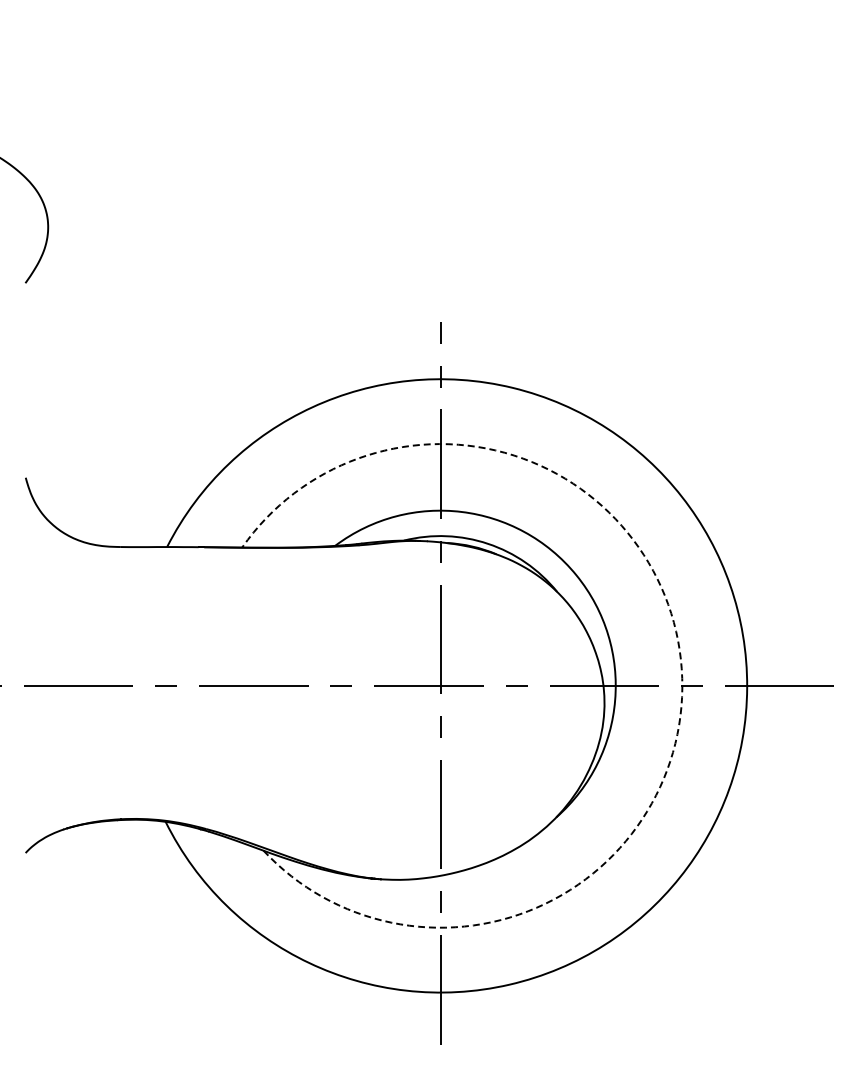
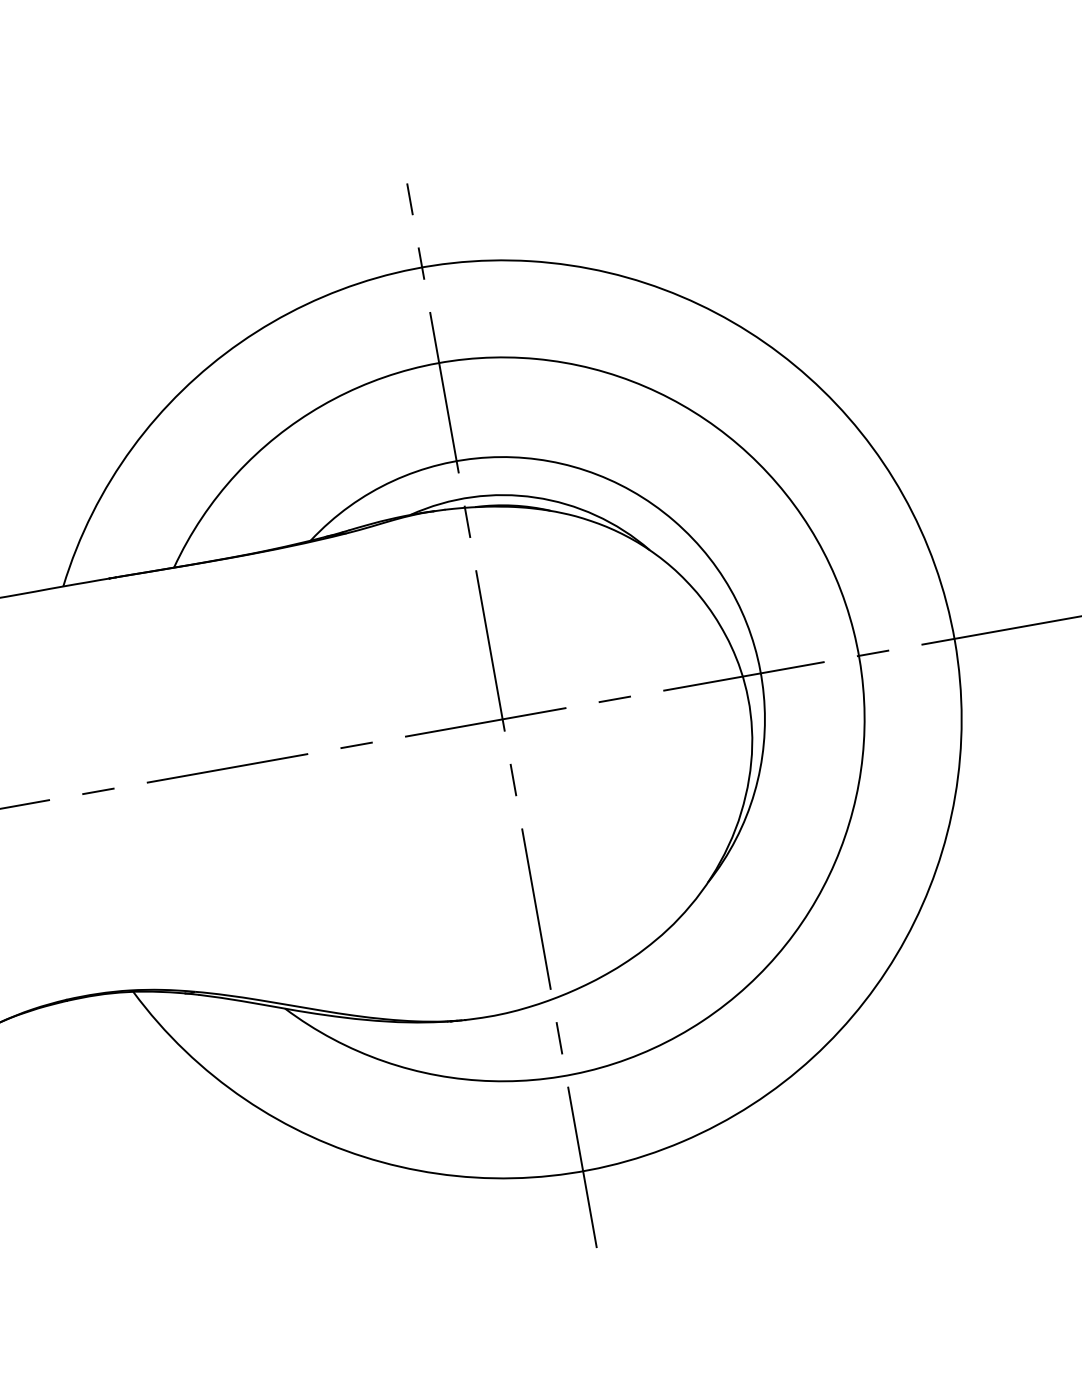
arc: (681, 668) -> (853, 630), dashed -> solid

